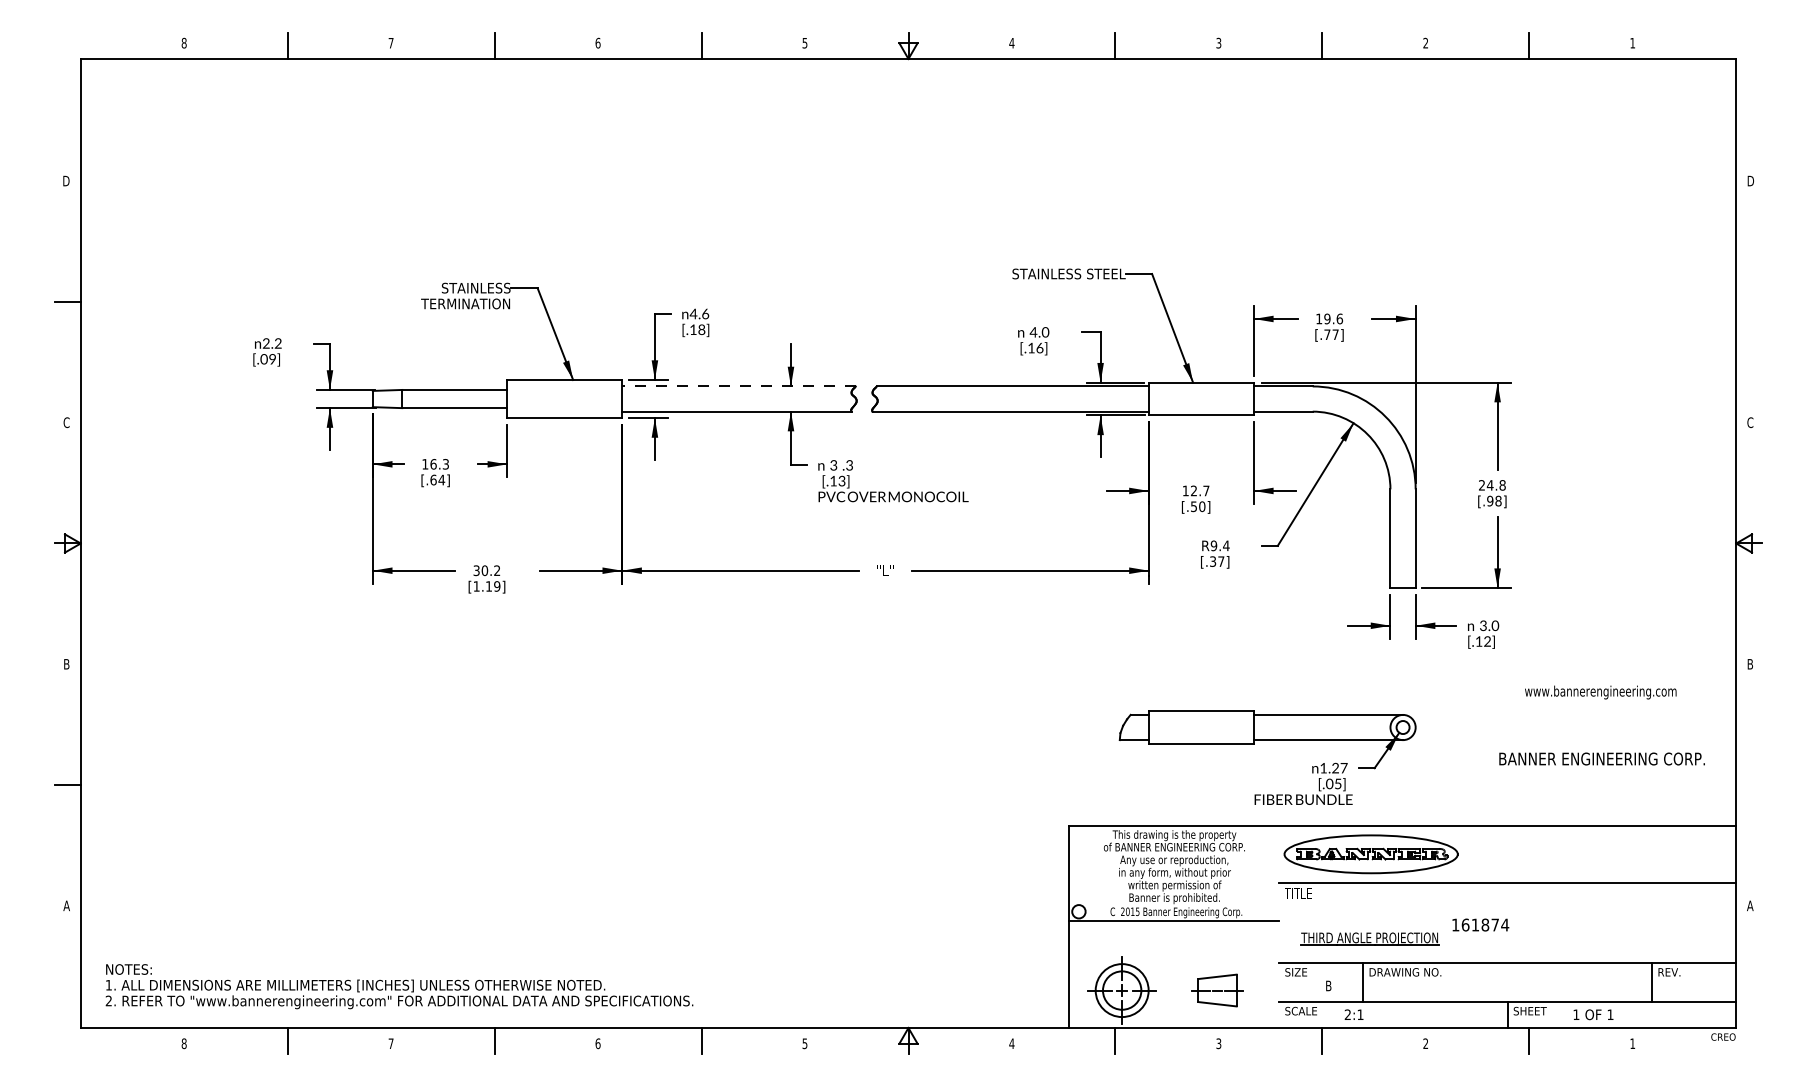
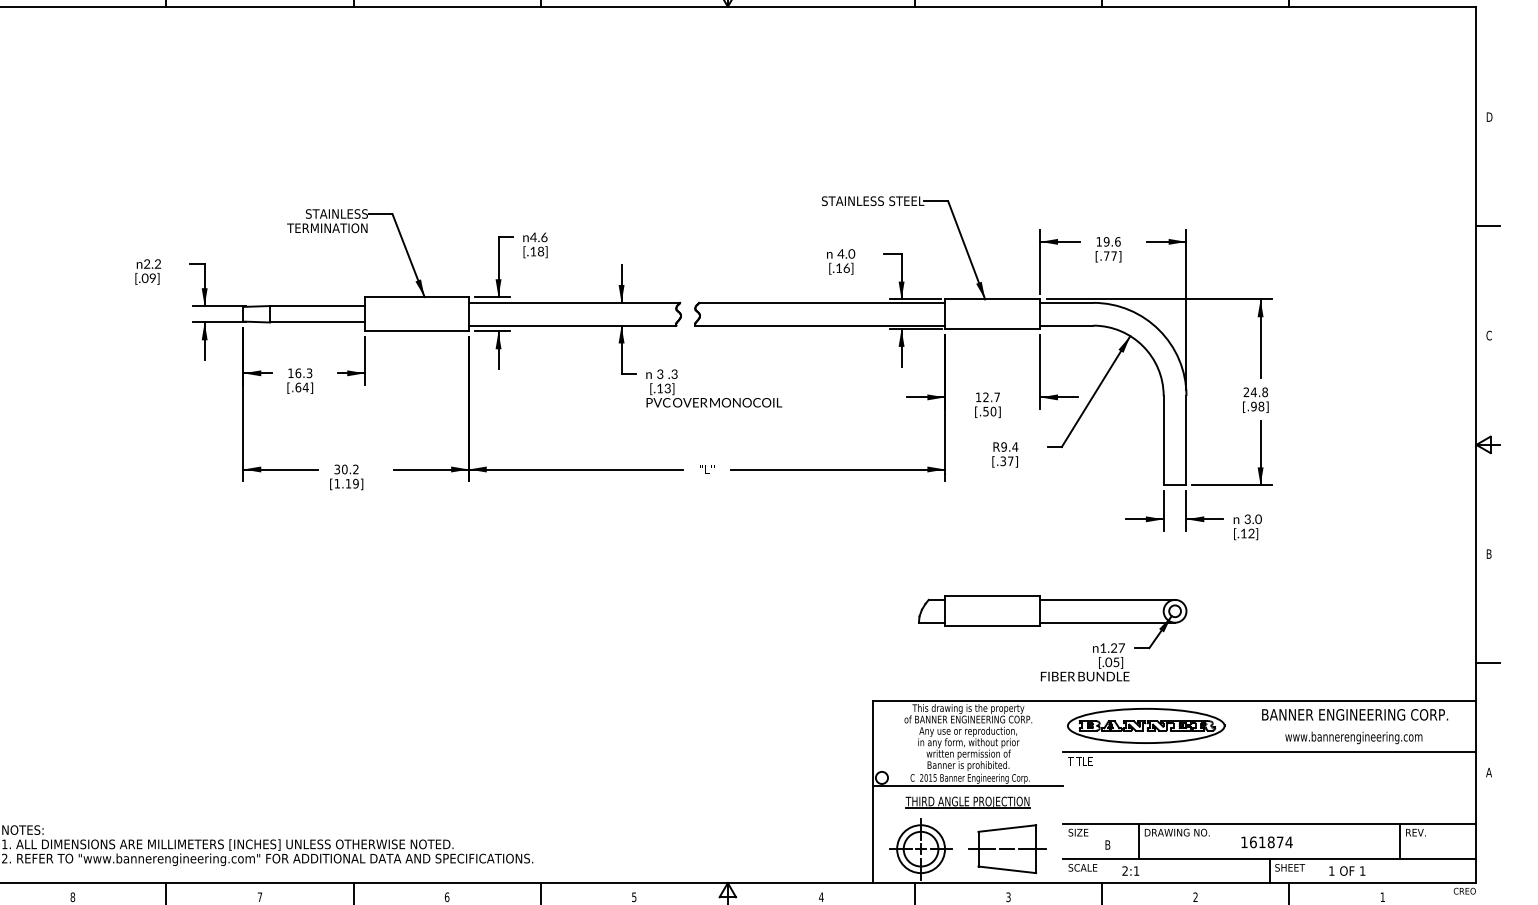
line: (1749, 301) -> (1488, 226), added
line: (738, 386) -> (574, 302), dashed -> solid
text: (1600, 692) -> (1353, 737), moved
text: (1601, 758) -> (1354, 714), moved
line: (1749, 785) -> (1488, 663), added
text: (1480, 924) -> (1266, 841), moved
part: (1369, 938) -> (967, 802), moved
part: (1217, 990) -> (1007, 849), size x1.67

